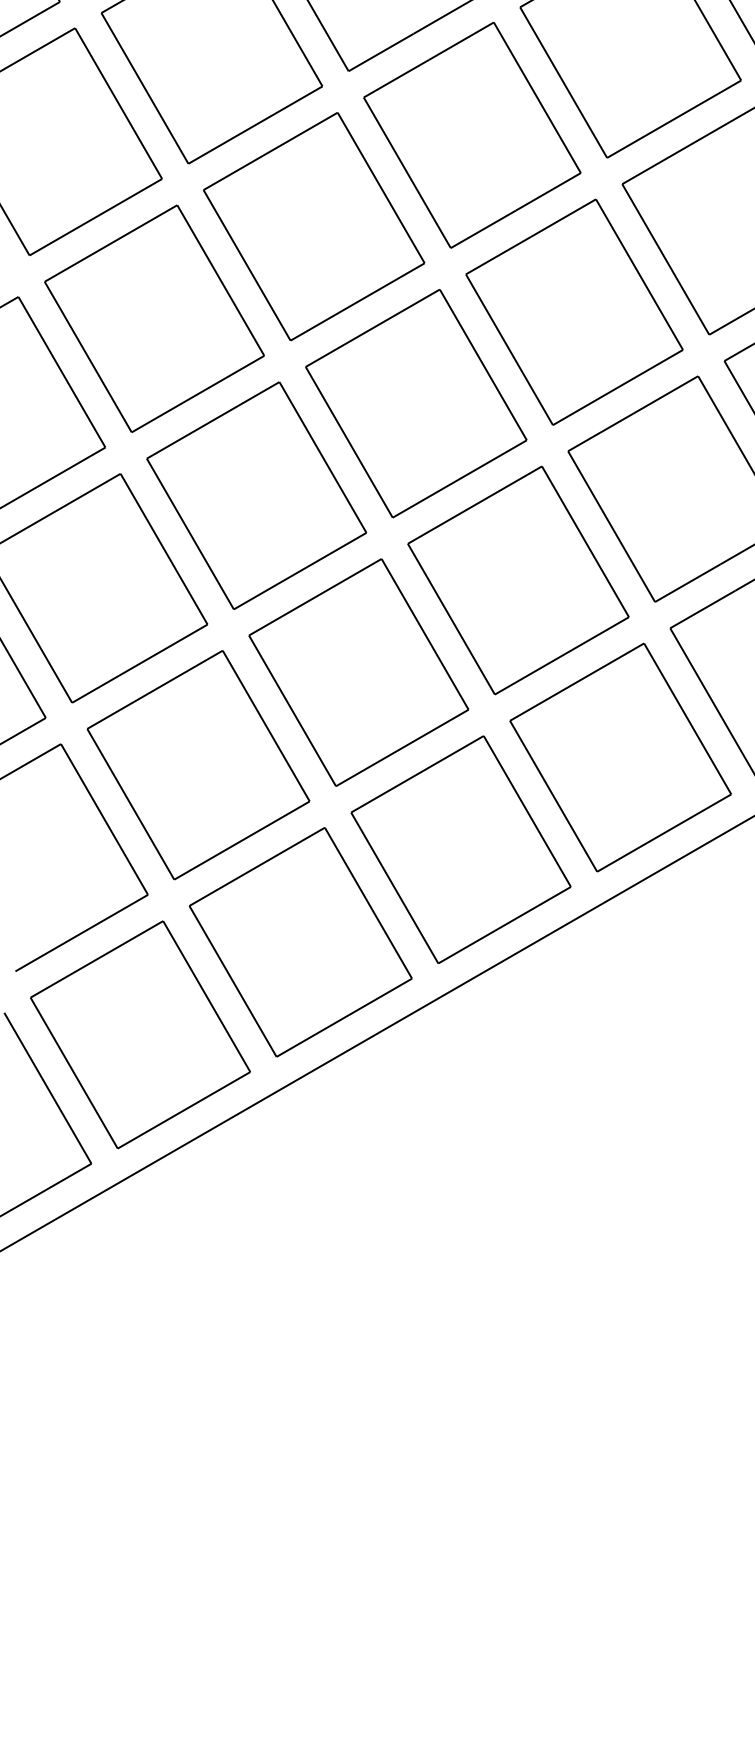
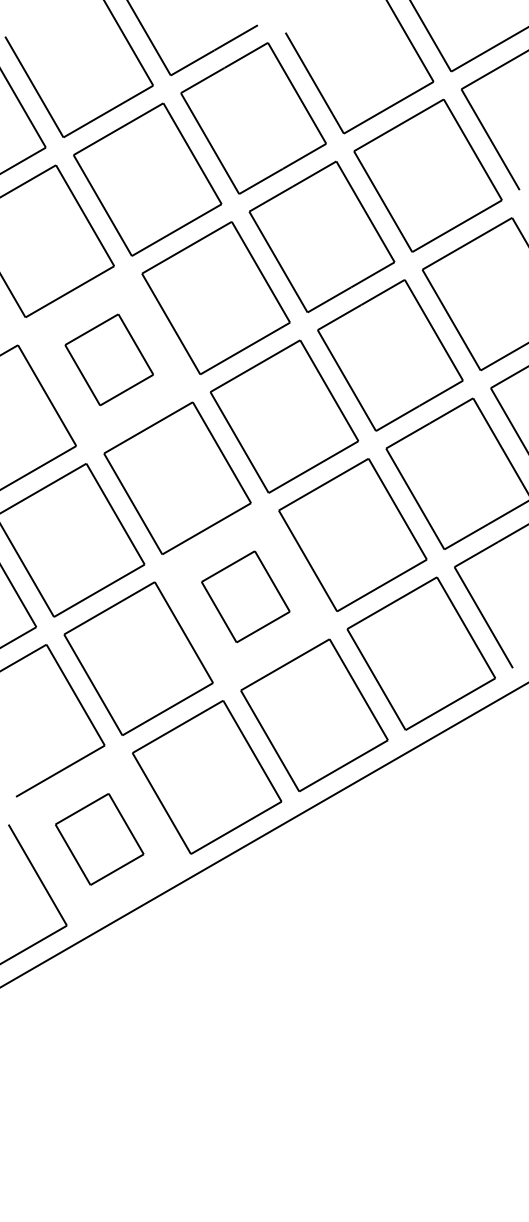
part: (154, 318) -> (109, 359), size x0.6
part: (358, 672) -> (245, 596), size x0.6
part: (140, 1035) -> (99, 839), size x0.6

